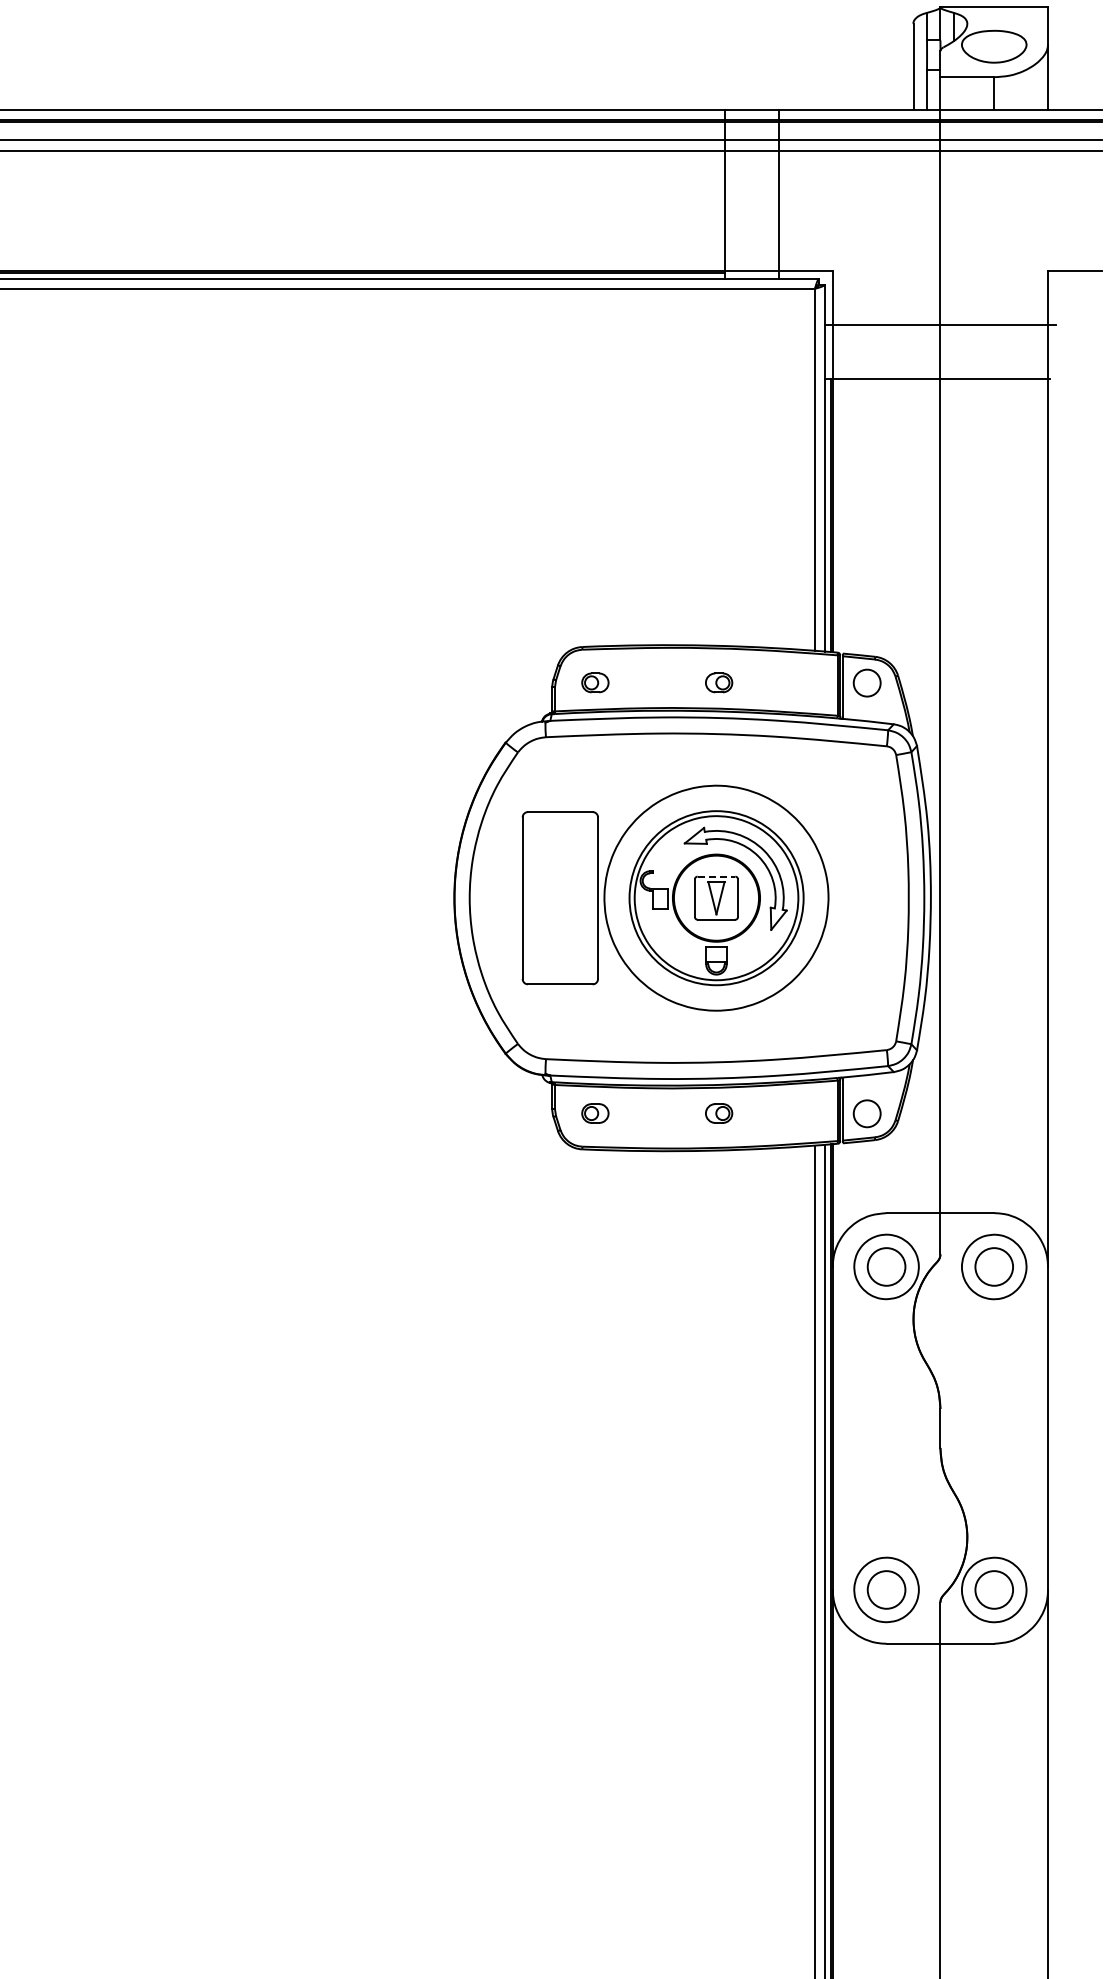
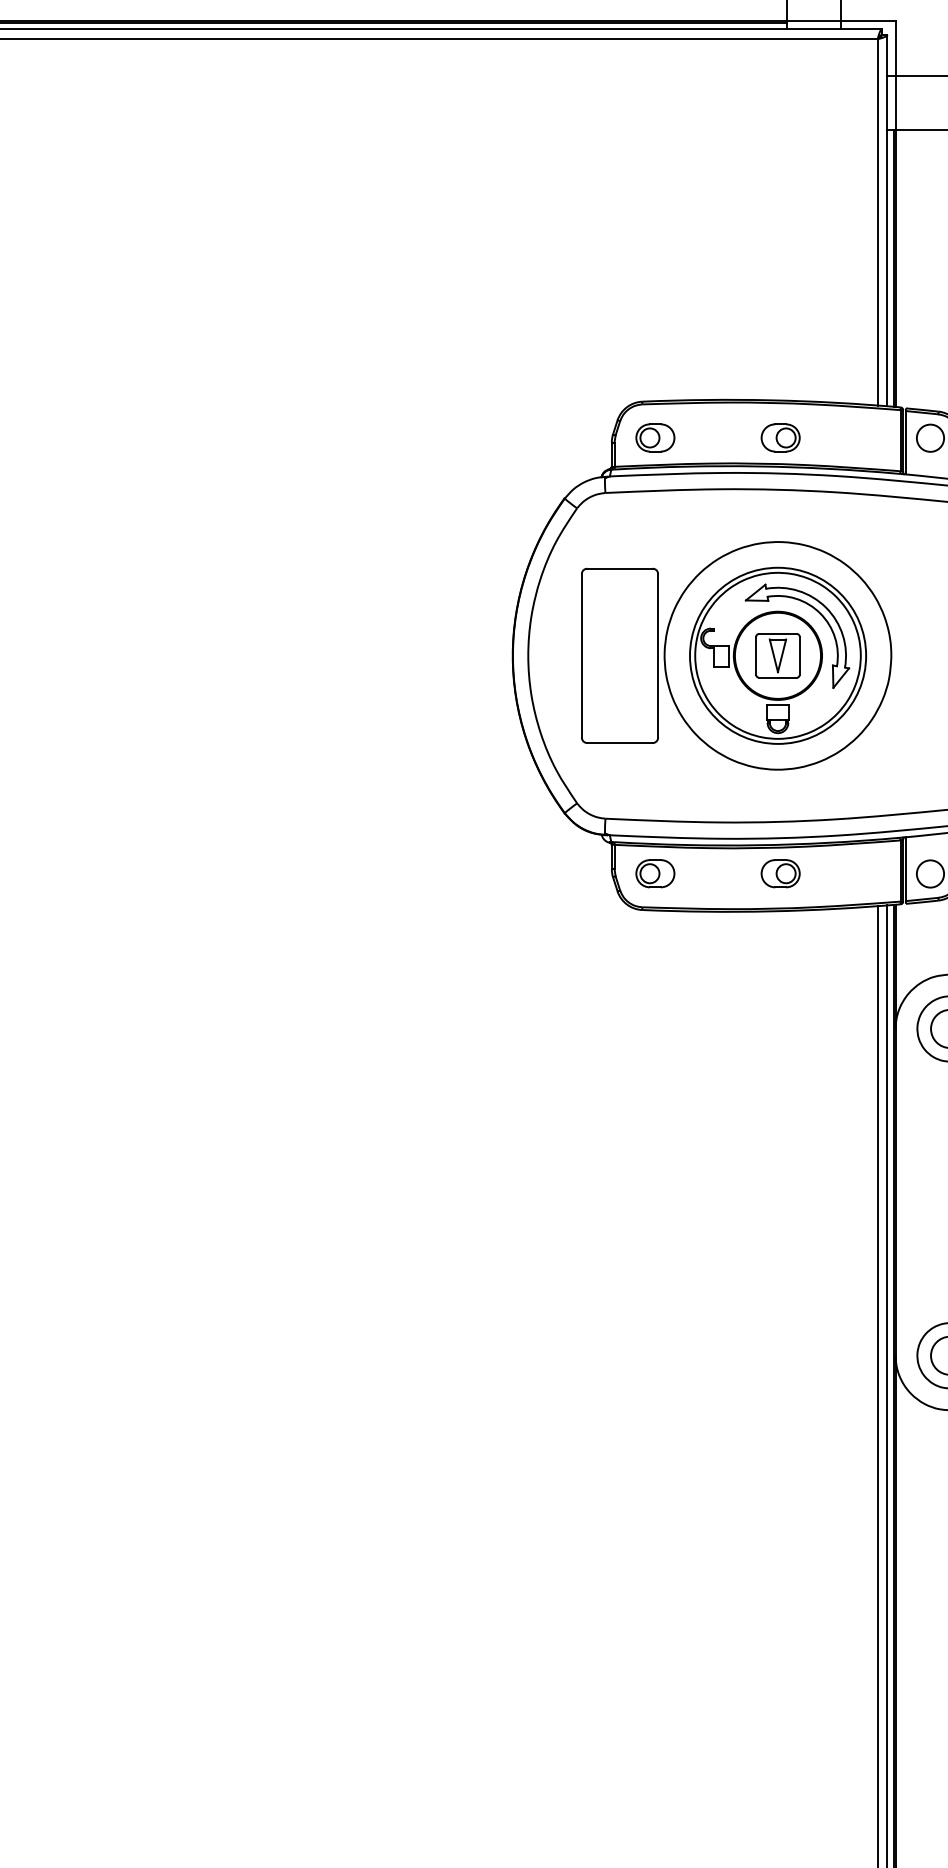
part: (595, 682) -> (655, 437), size x1.43
part: (718, 682) -> (780, 437), size x1.43
line: (716, 876) -> (777, 633), dashed -> solid
part: (595, 1113) -> (655, 873), size x1.43
part: (718, 1113) -> (780, 873), size x1.43

